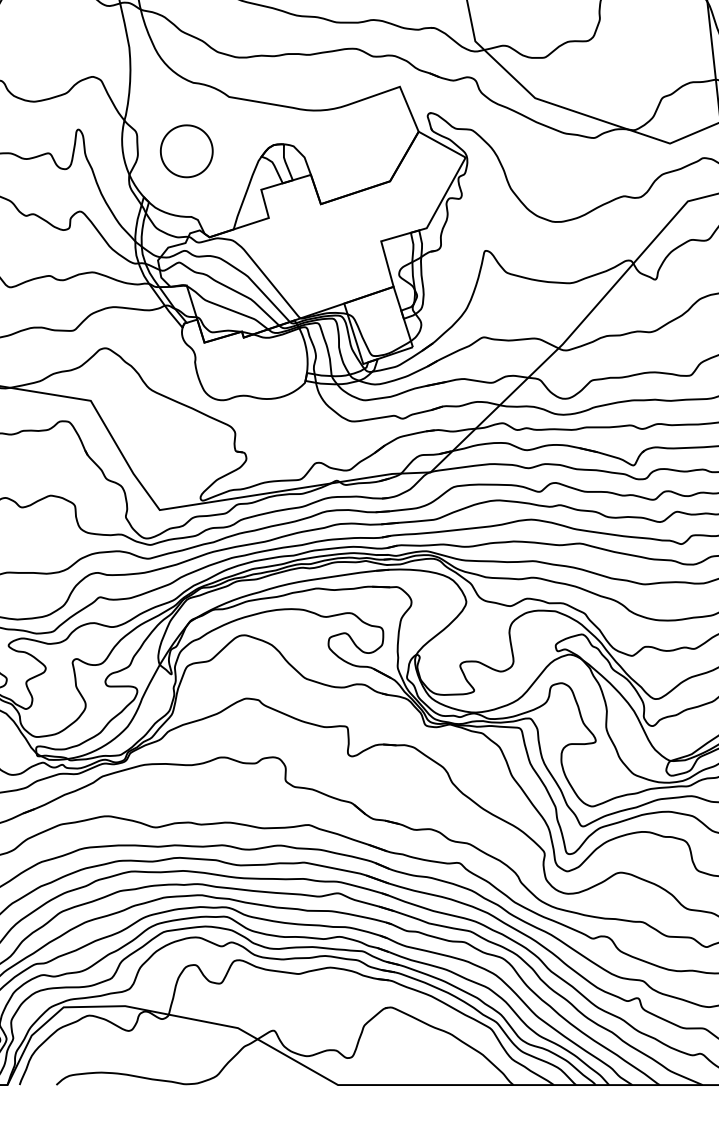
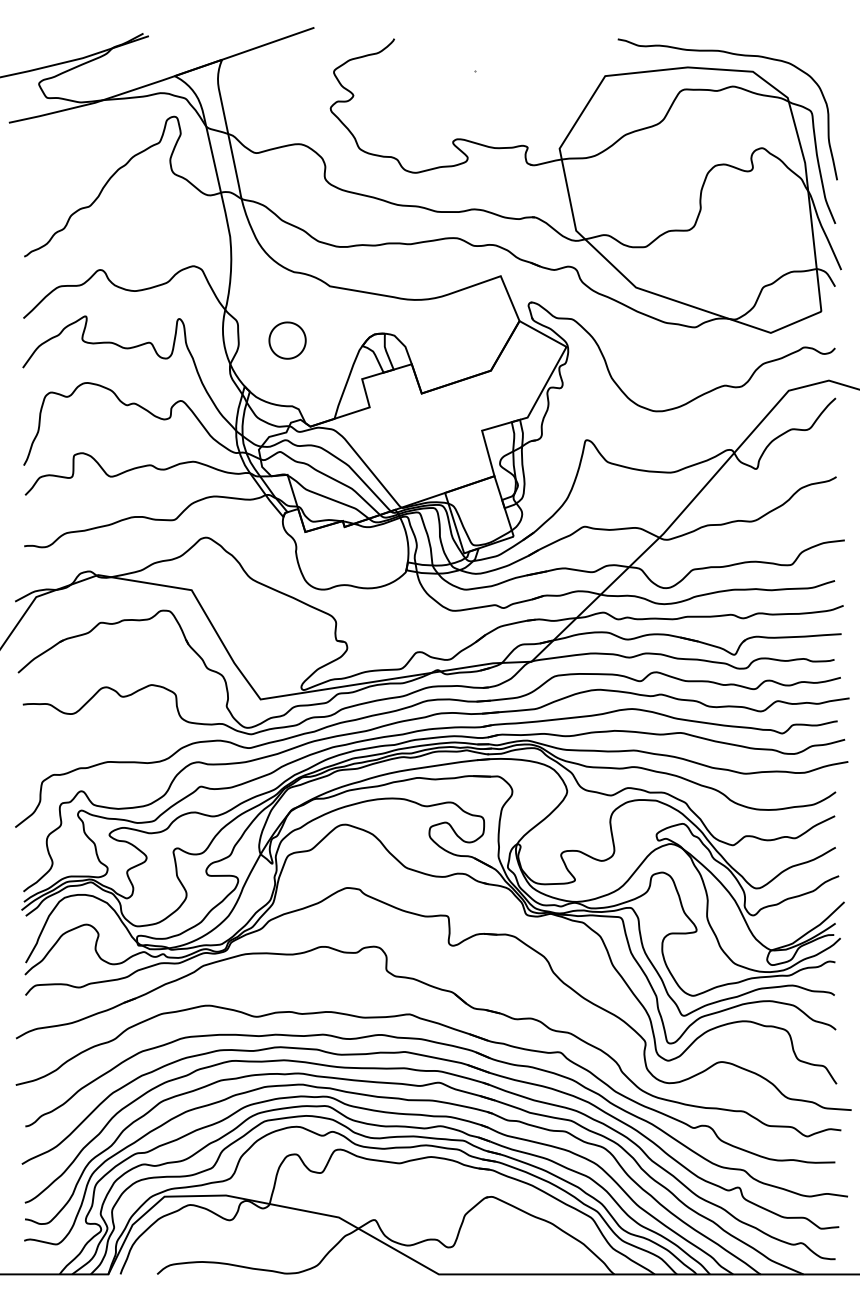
part: (186, 151) -> (287, 340), size x0.7

